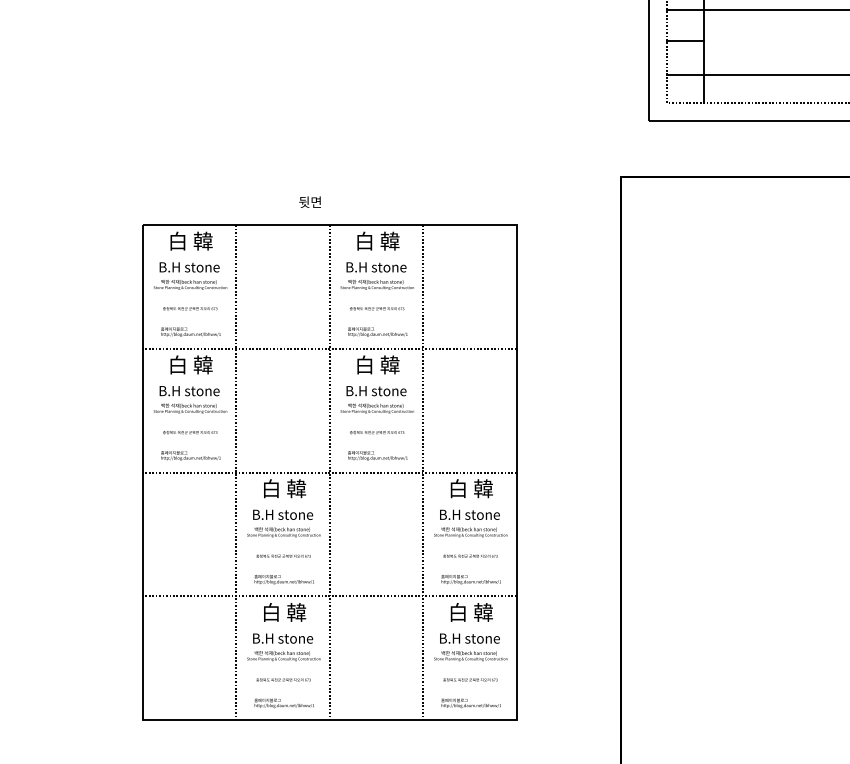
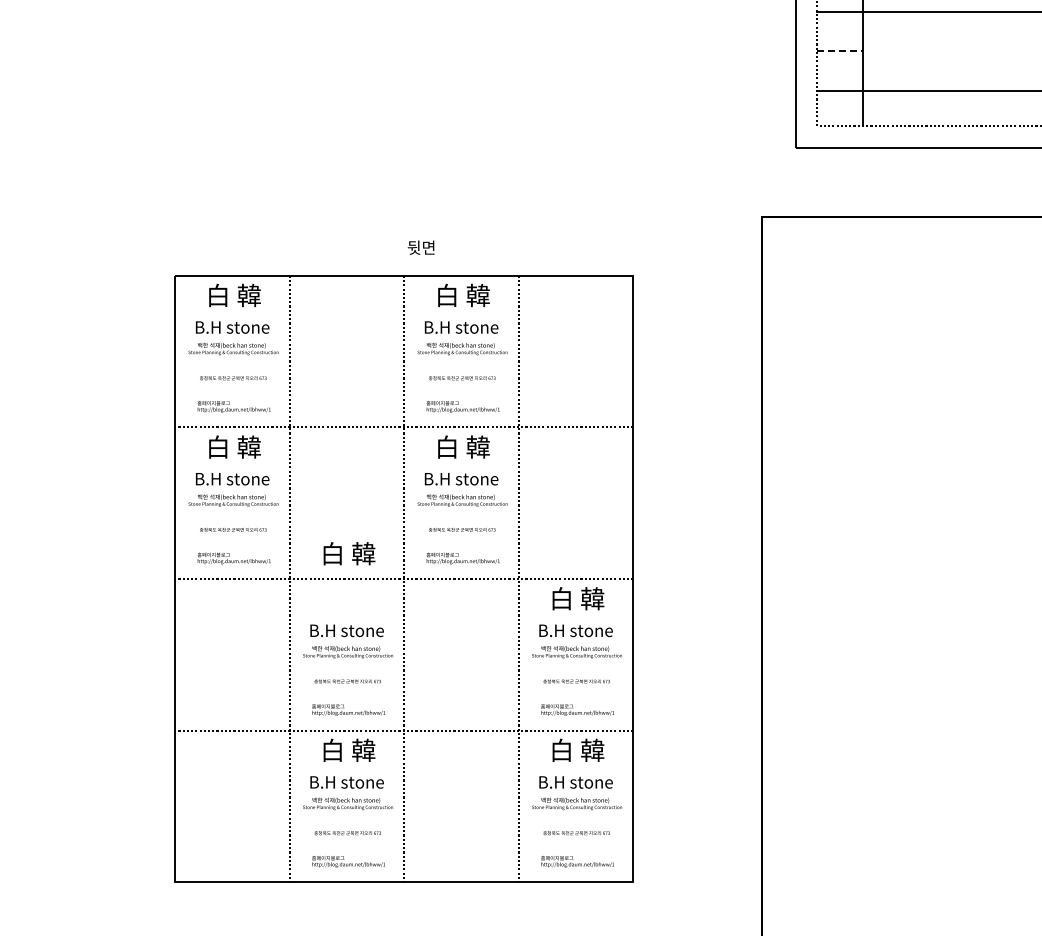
line: (685, 41) -> (840, 50), solid -> dashed
text: (309, 202) -> (420, 247), moved
text: (285, 488) -> (349, 553), moved

